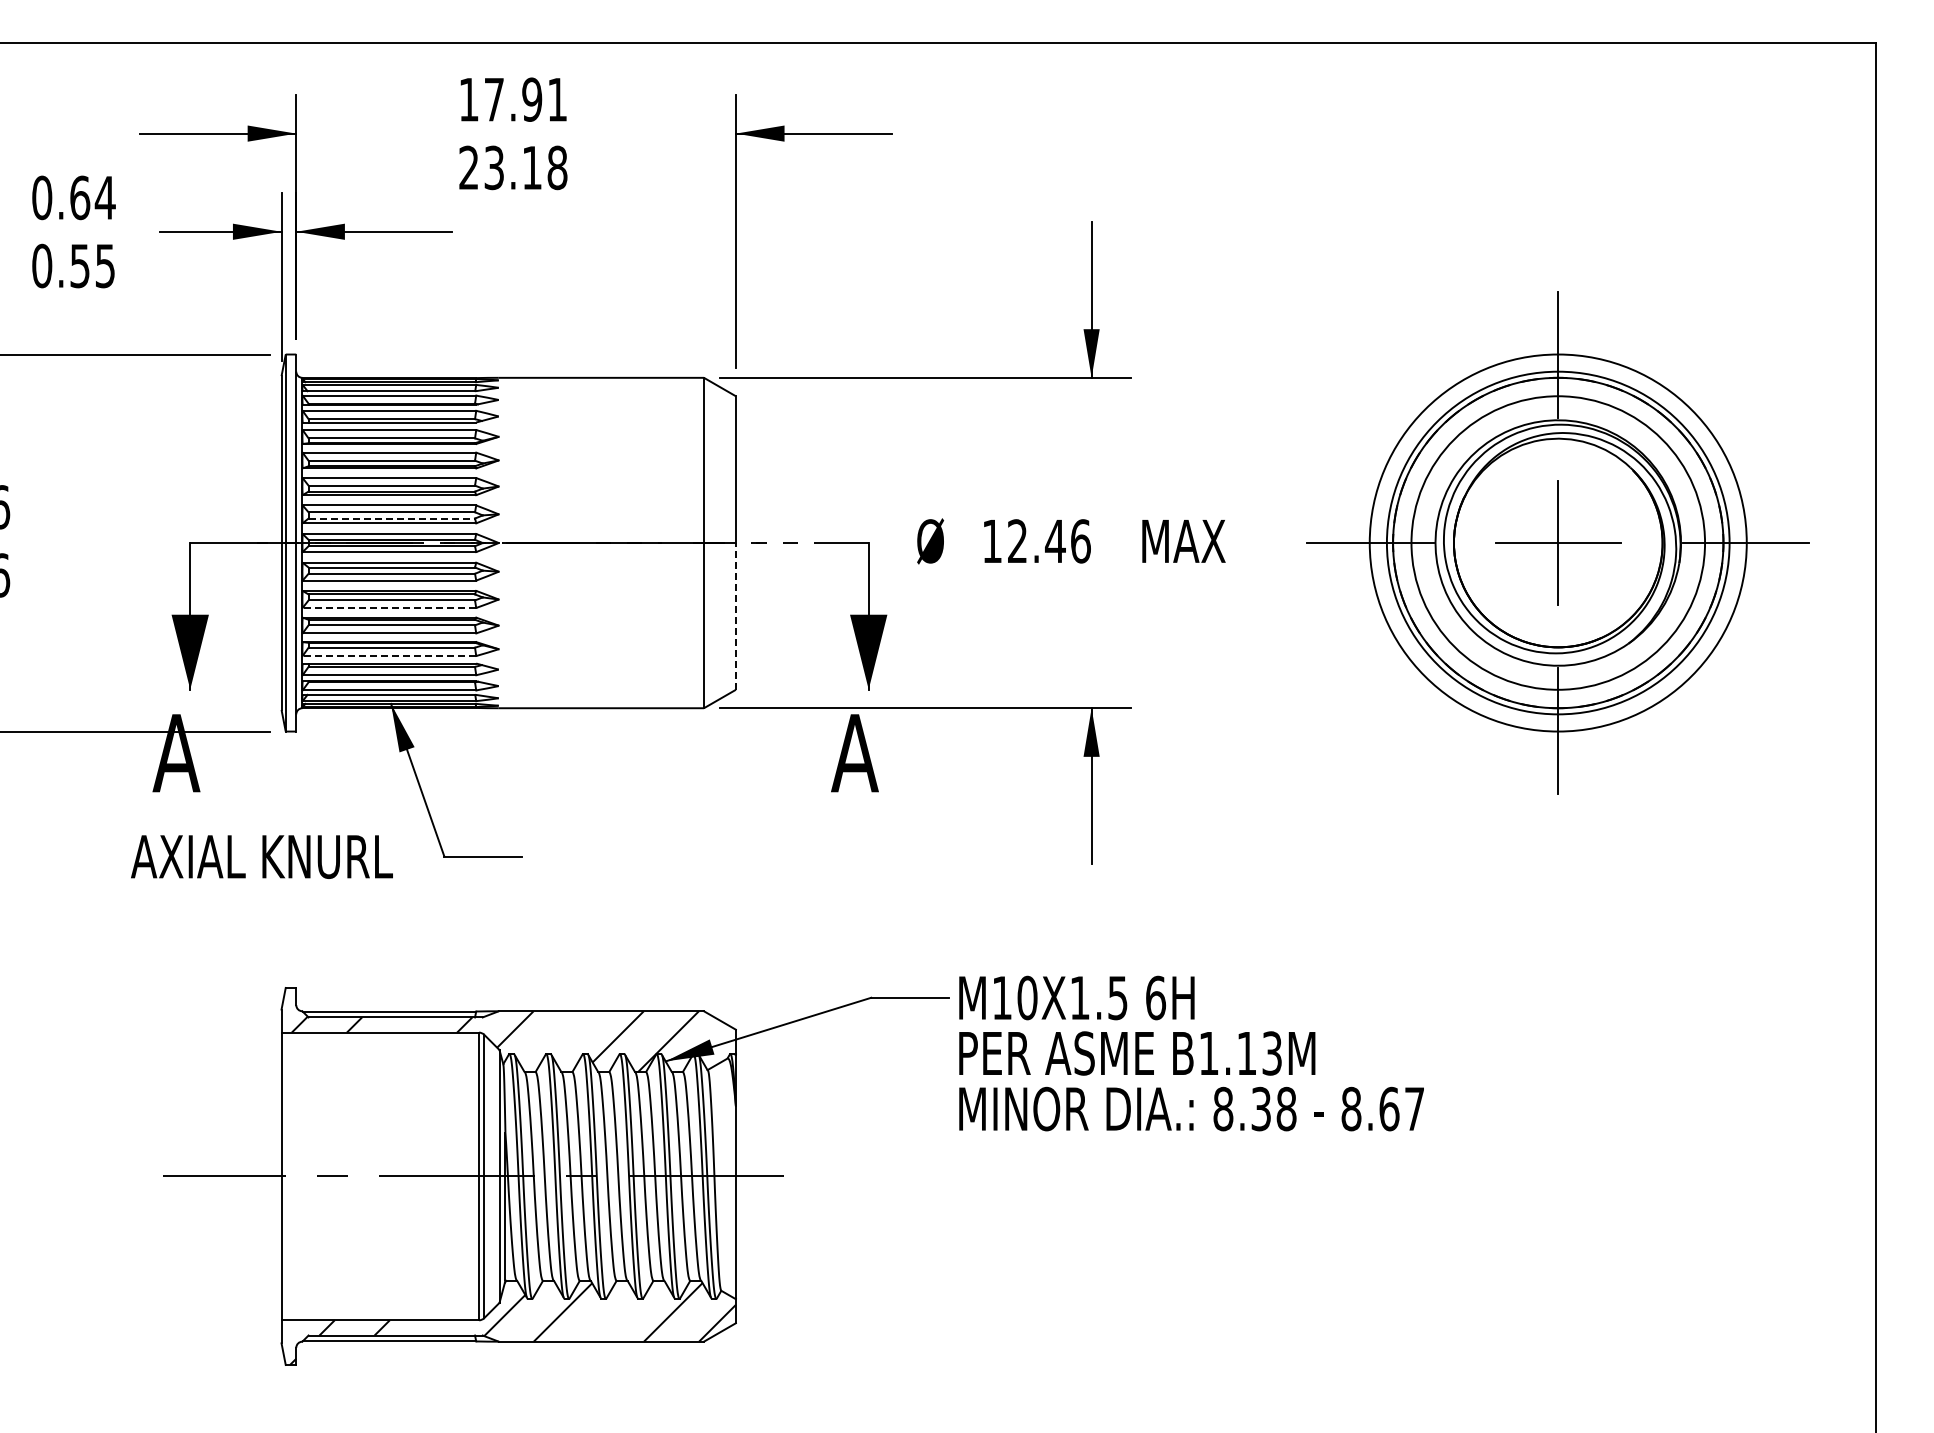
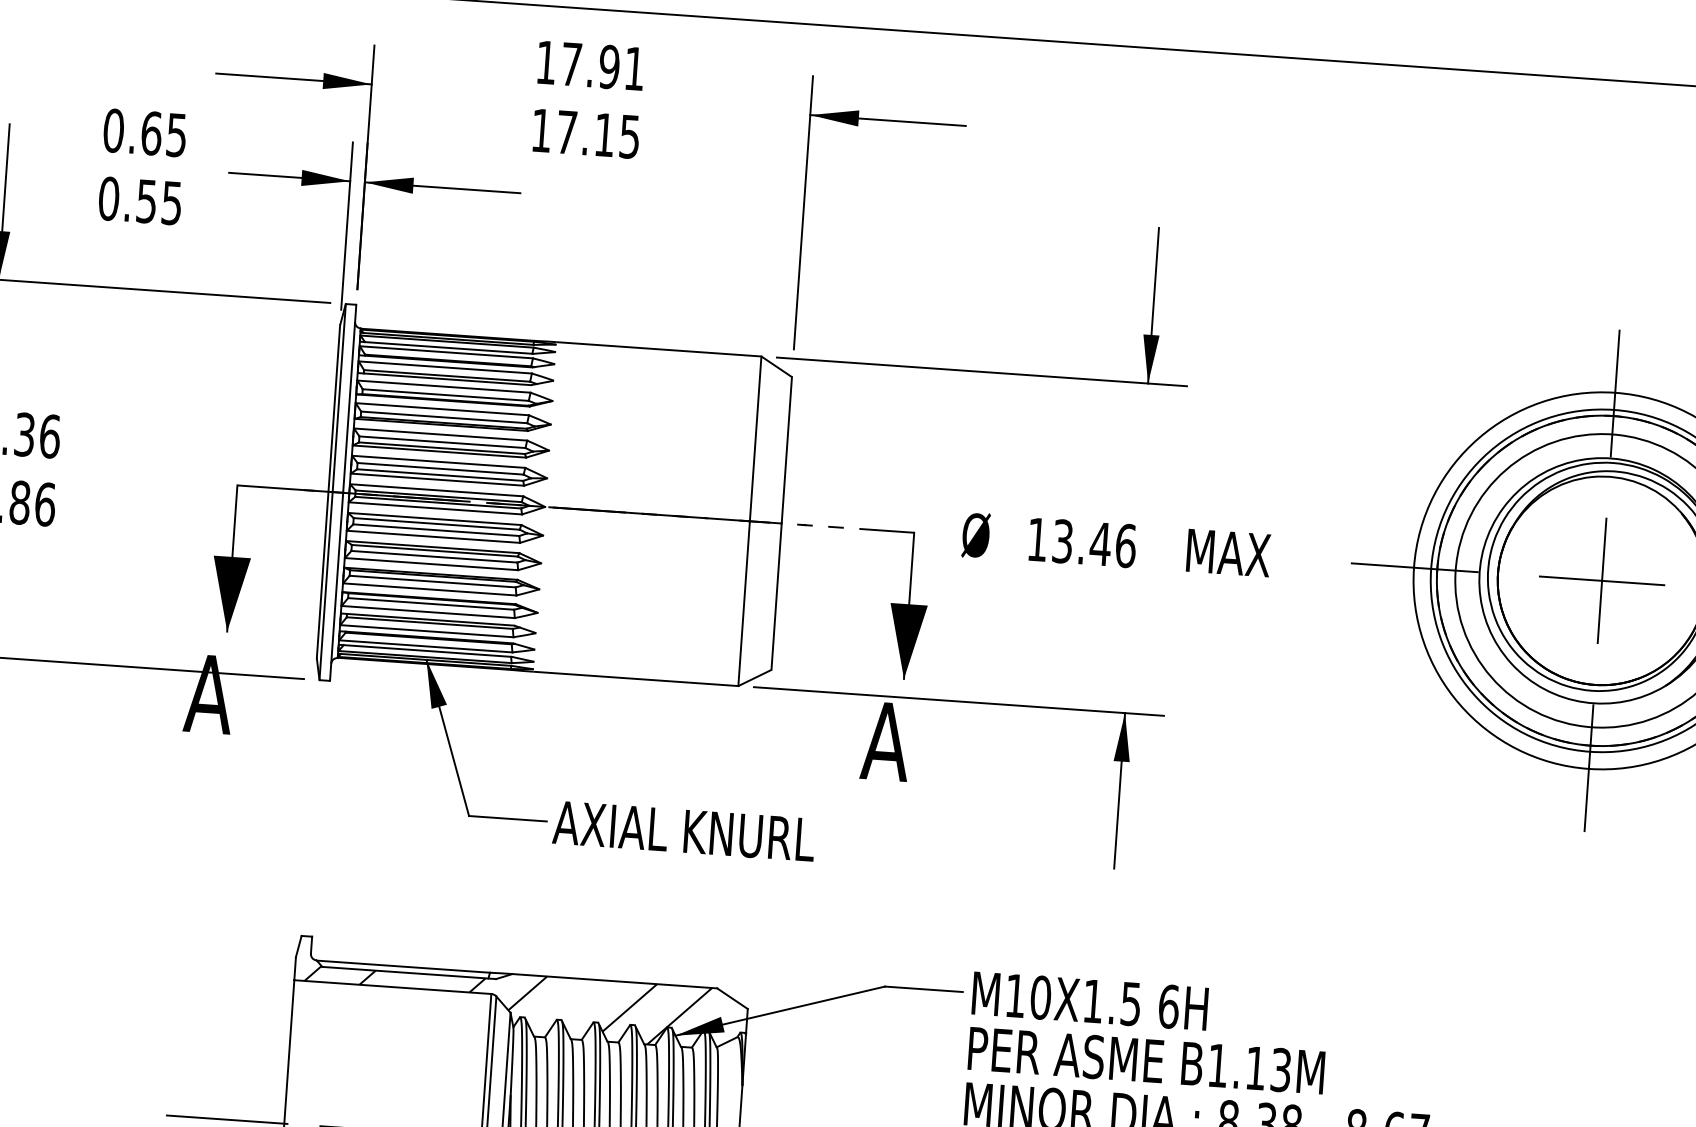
text: (513, 167) -> (586, 133), 23.18 -> 17.15
text: (104, 198) -> (175, 135), 0.64 -> 0.65
line: (392, 518) -> (440, 475), dashed -> solid
text: (1017, 541) -> (1062, 541), 12.46 -> 13.46
line: (389, 607) -> (431, 563), dashed -> solid
line: (735, 615) -> (776, 595), dashed -> solid
line: (389, 656) -> (428, 612), dashed -> solid
text: (261, 856) -> (683, 830), moved

